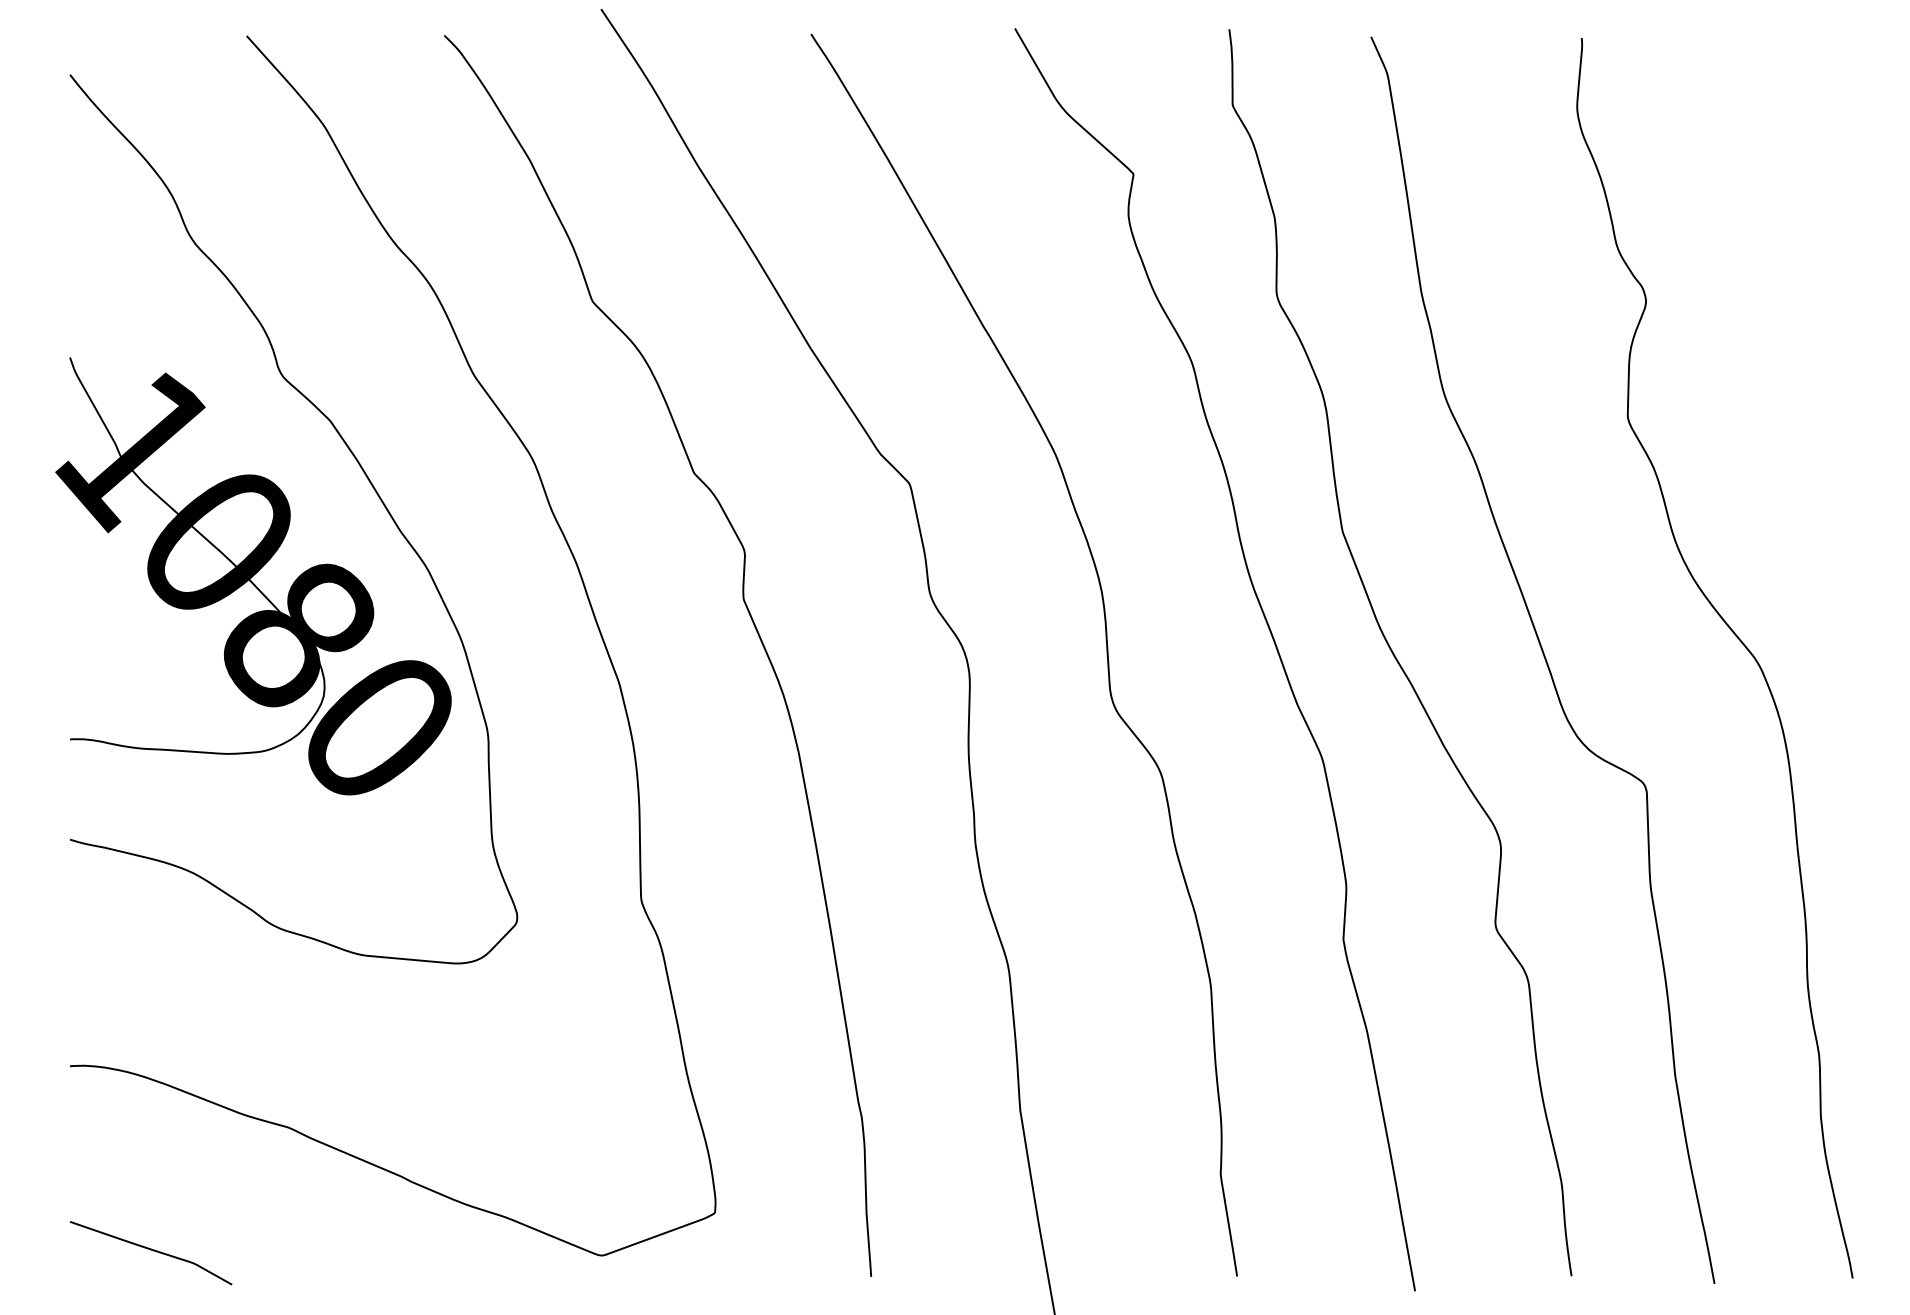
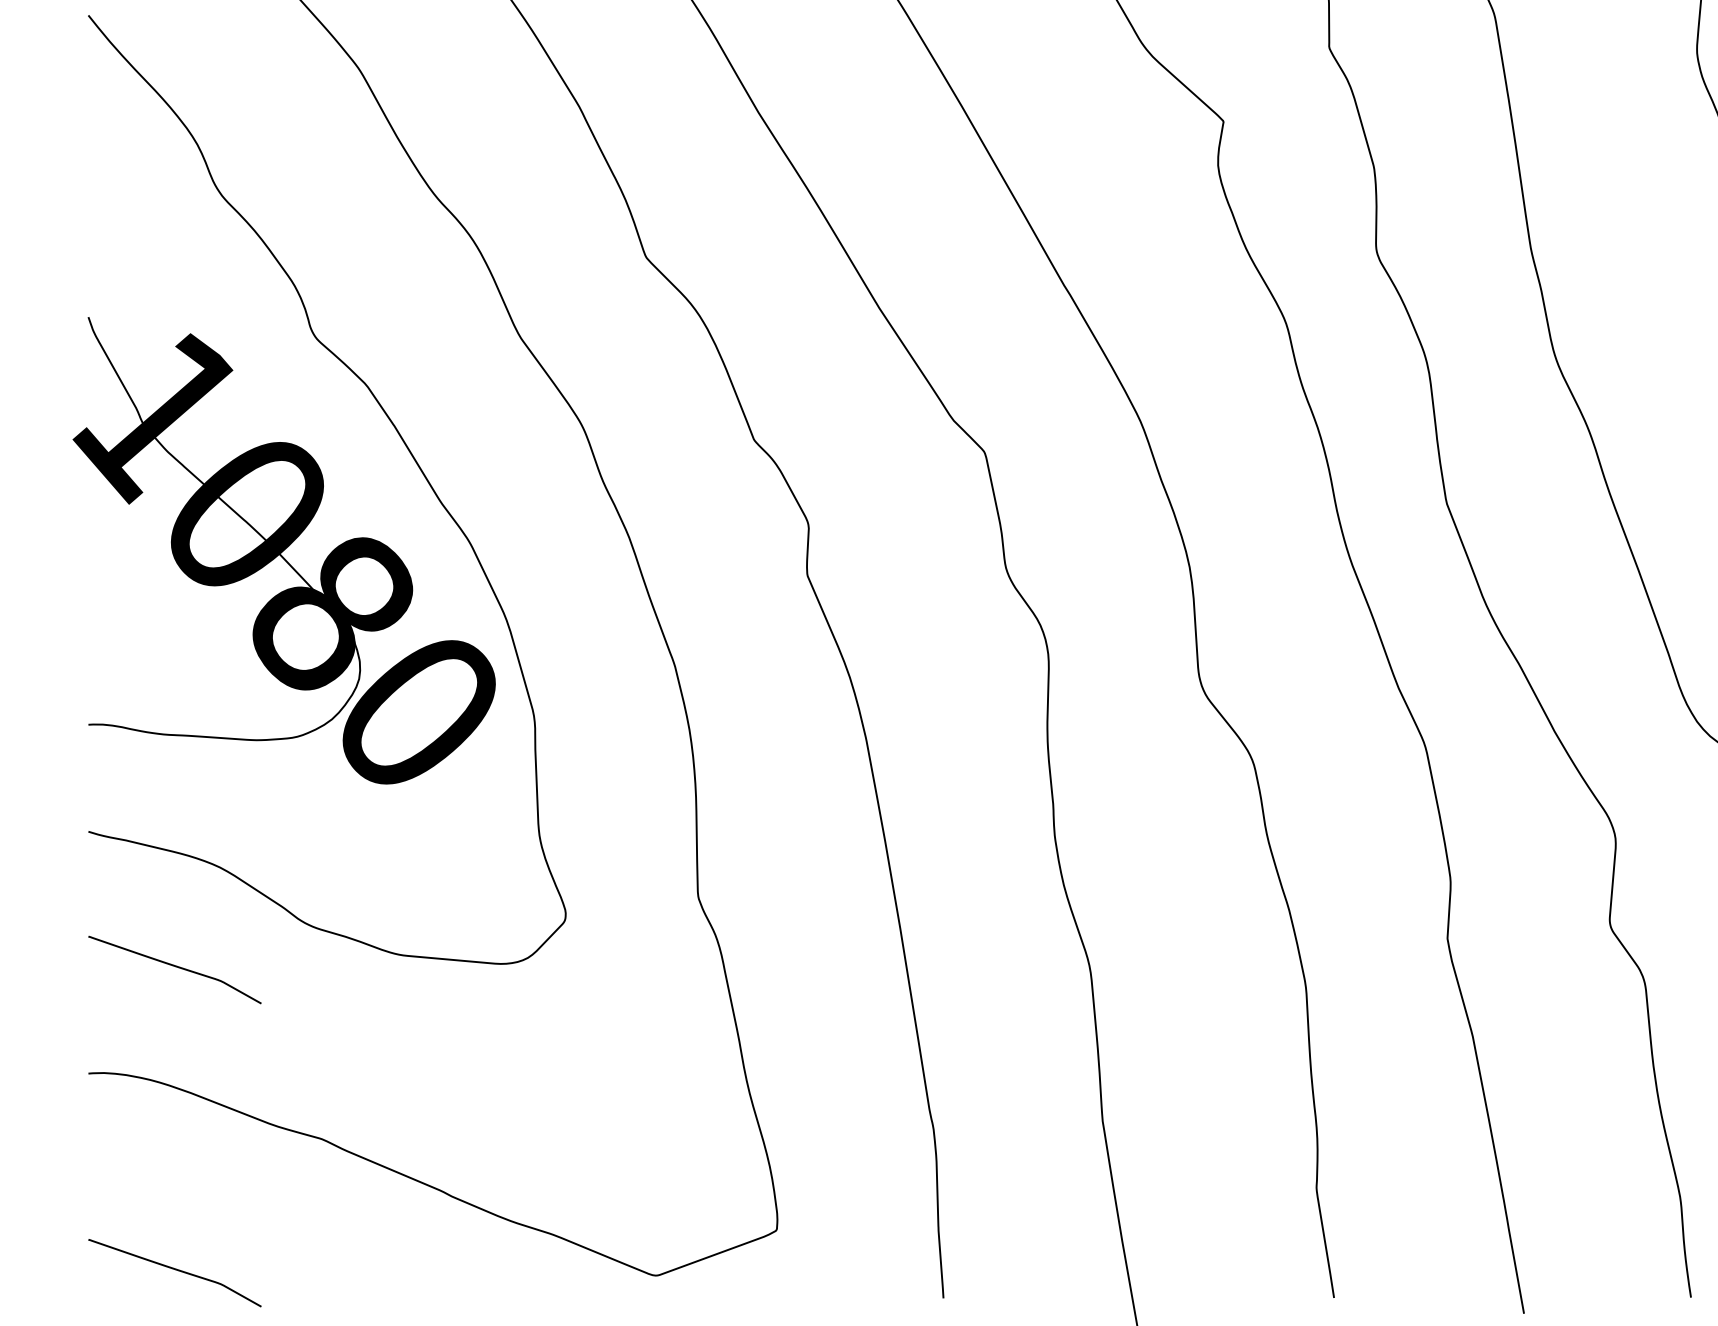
curve: (150, 966) -> (174, 967), added

